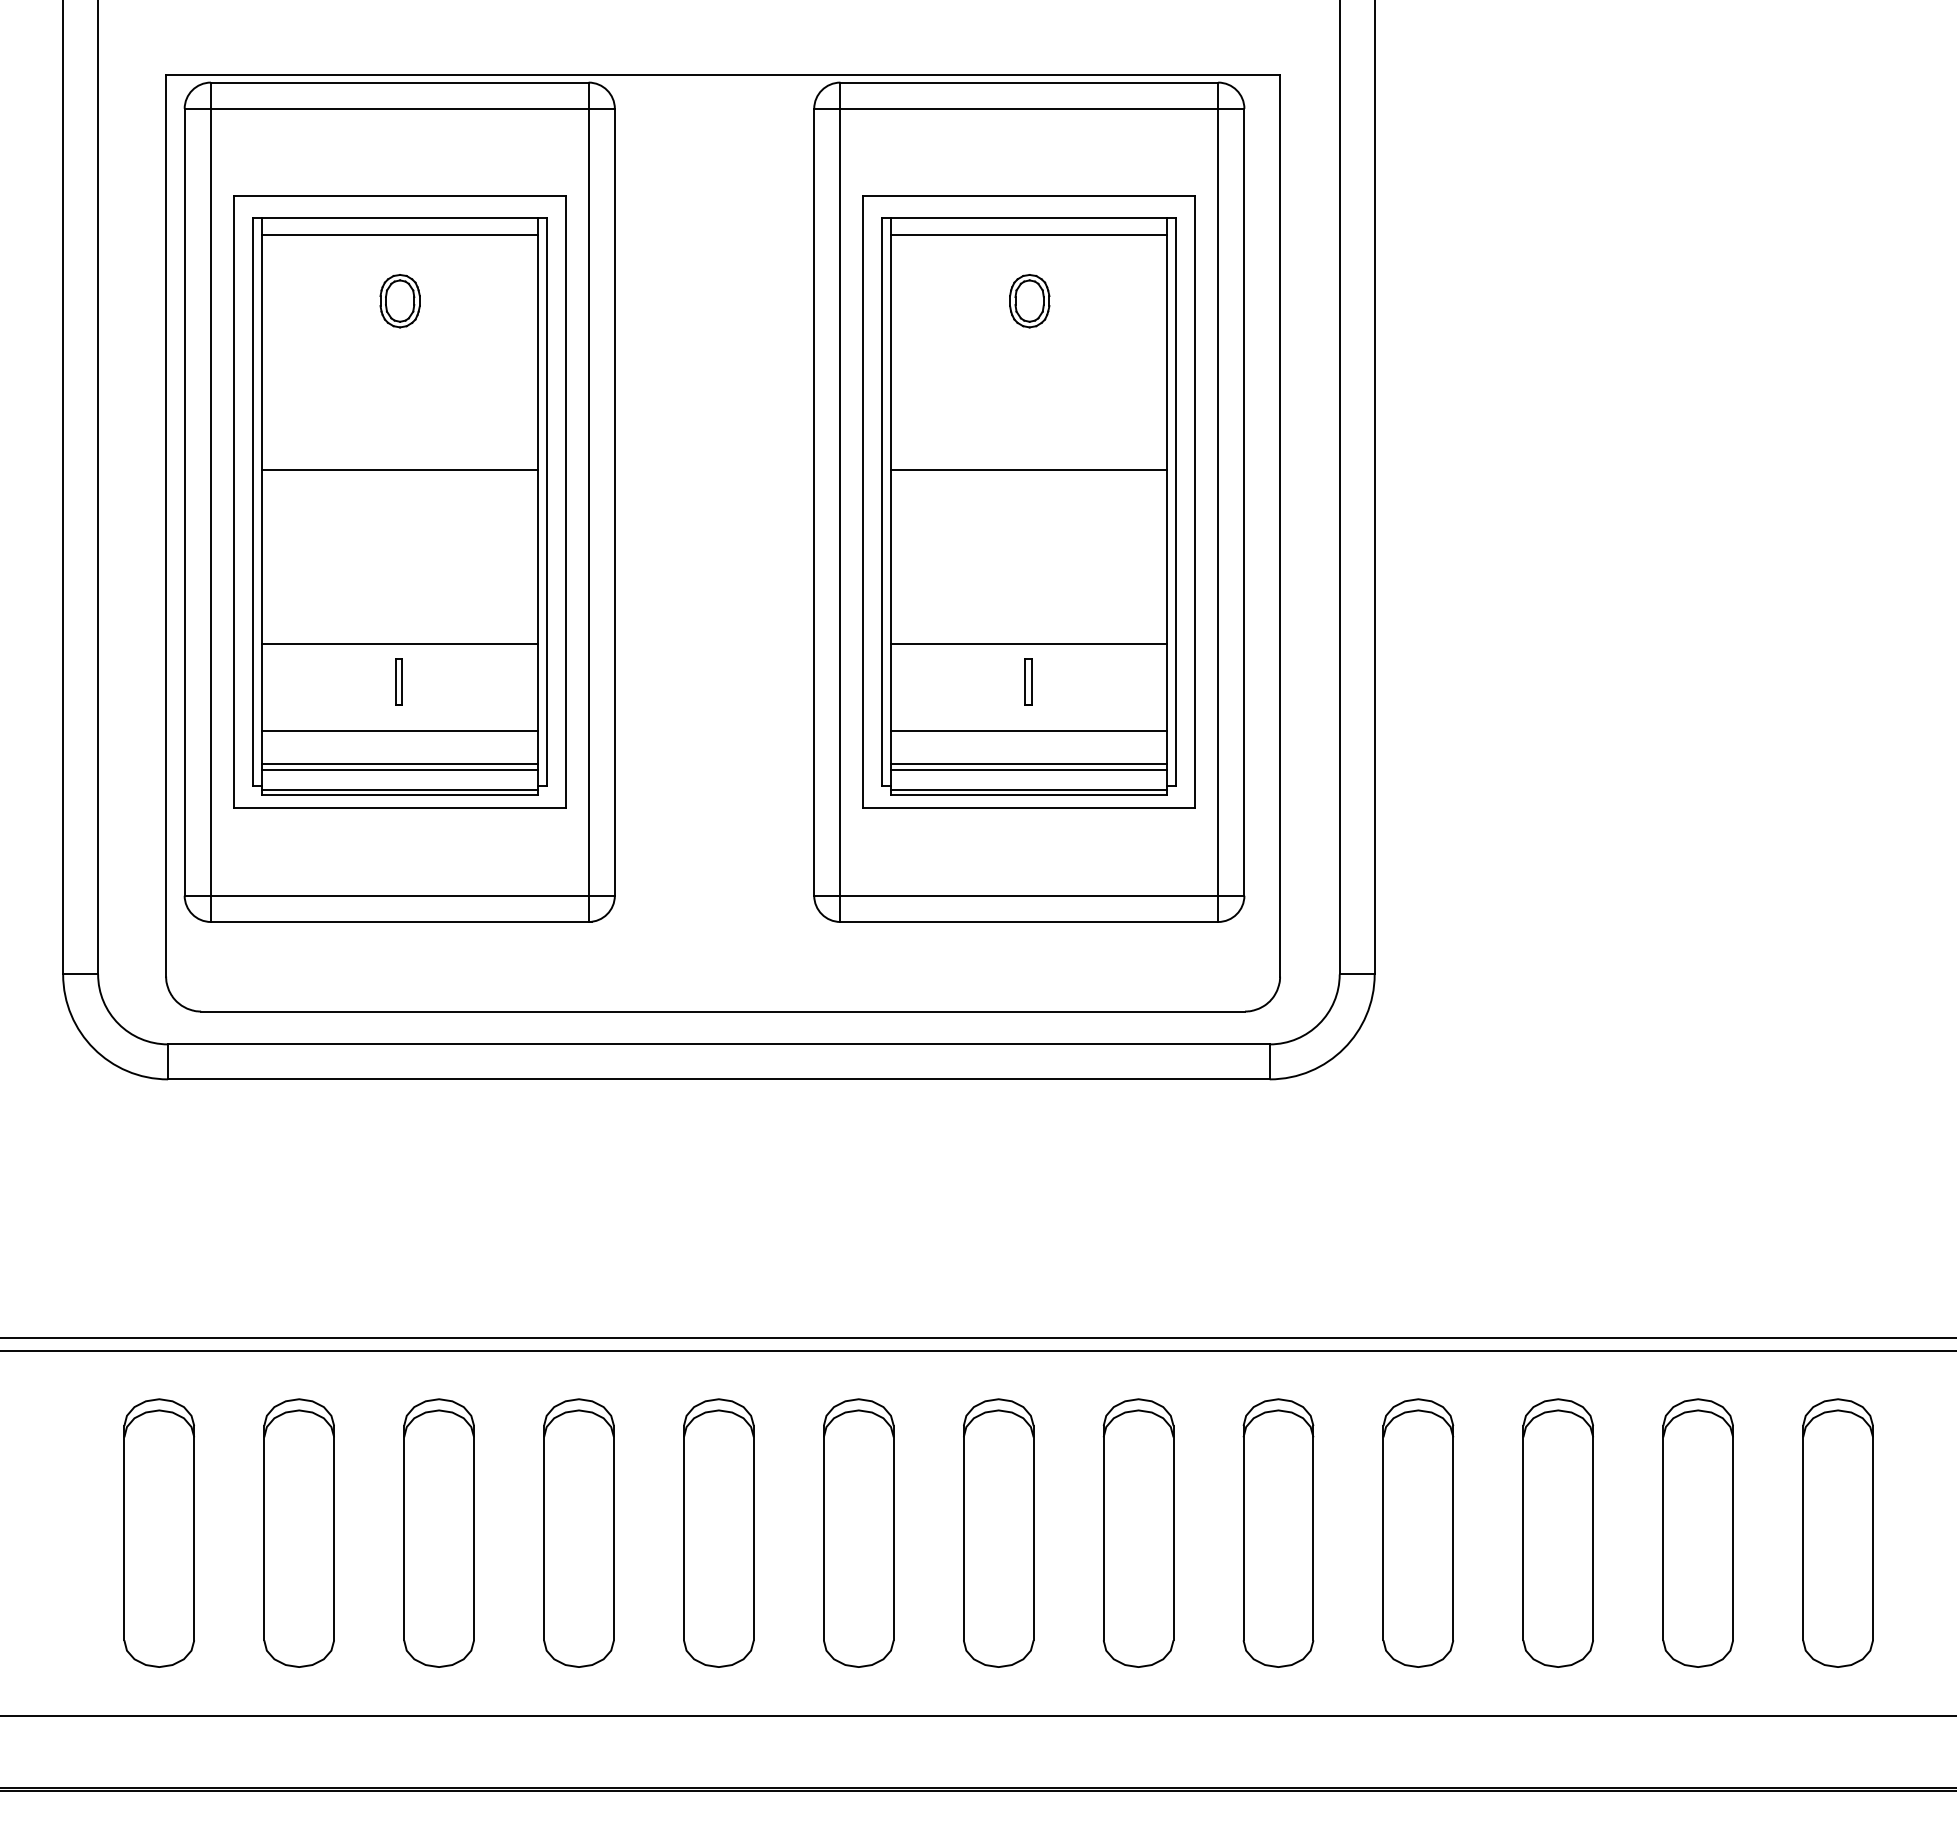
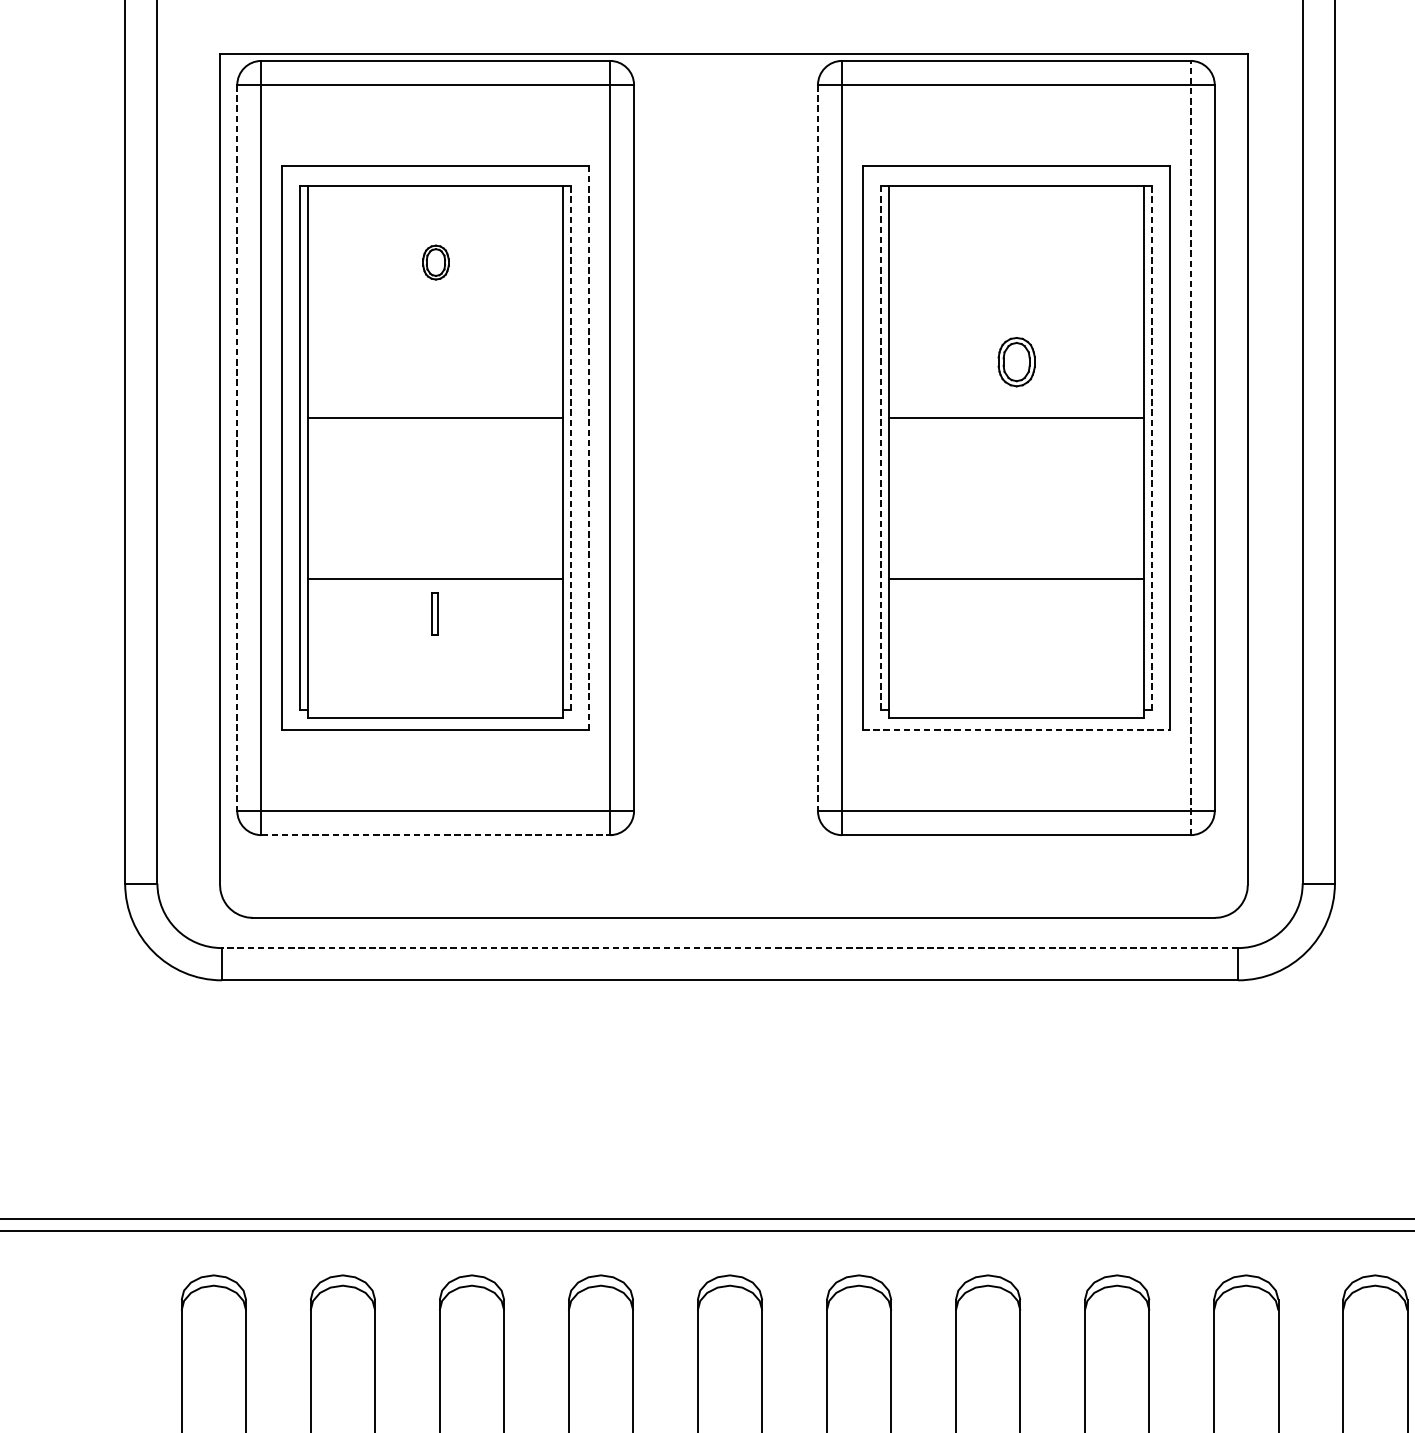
line: (399, 234) -> (435, 201), removed
line: (1029, 234) -> (1016, 201), removed
part: (399, 301) -> (435, 262), size x0.7
part: (1029, 301) -> (1016, 362), moved
line: (546, 501) -> (571, 447), solid -> dashed
line: (565, 501) -> (588, 447), solid -> dashed
line: (1176, 501) -> (1152, 447), solid -> dashed
line: (184, 502) -> (237, 448), solid -> dashed
line: (814, 502) -> (818, 448), solid -> dashed
line: (882, 502) -> (880, 448), solid -> dashed
line: (1218, 502) -> (1190, 448), solid -> dashed
part: (1028, 681) -> (1015, 613), removed
line: (399, 730) -> (435, 658), removed
line: (1029, 730) -> (1016, 658), removed
line: (399, 763) -> (435, 688), removed
line: (1029, 763) -> (1016, 688), removed
line: (399, 770) -> (435, 695), removed
line: (1029, 770) -> (1016, 695), removed
line: (399, 789) -> (435, 712), removed
line: (1029, 789) -> (1016, 712), removed
line: (1029, 808) -> (1016, 730), solid -> dashed
line: (399, 921) -> (435, 834), solid -> dashed
line: (718, 1044) -> (729, 948), solid -> dashed

